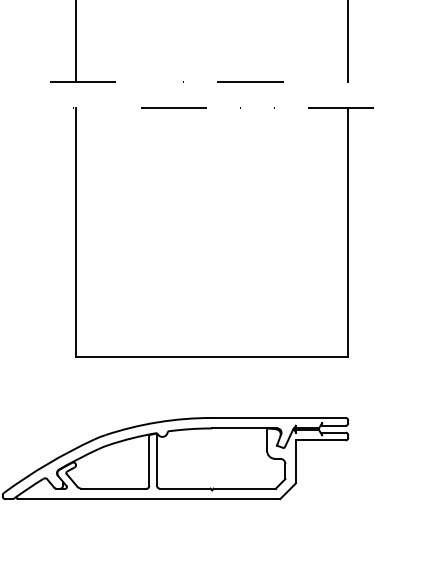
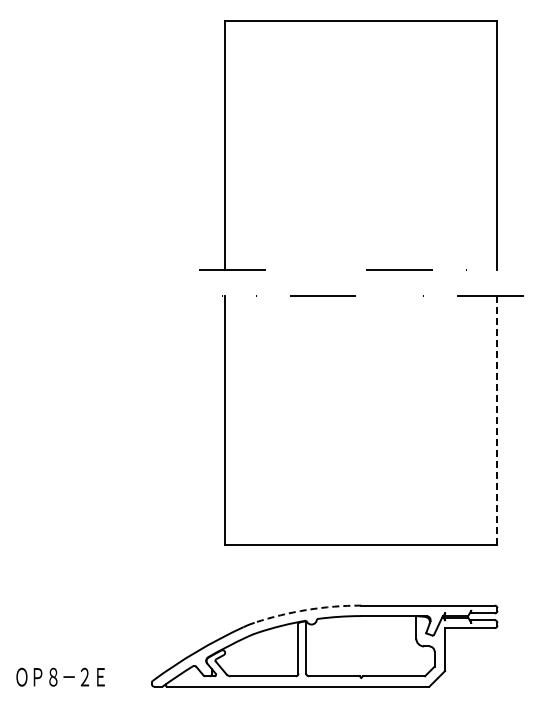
line: (348, 231) -> (497, 419), solid -> dashed
arc: (158, 421) -> (307, 609), solid -> dashed

